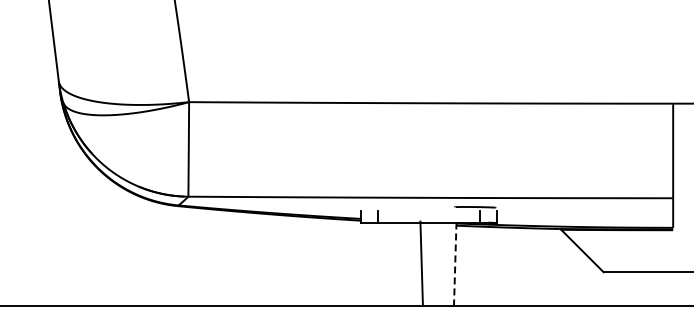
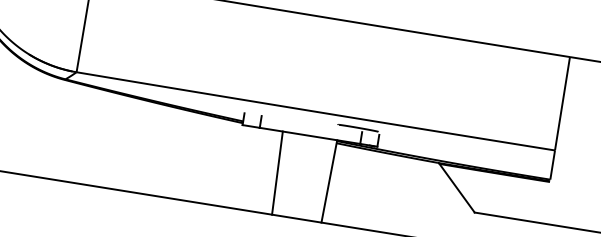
line: (421, 263) -> (277, 173), moved
line: (455, 264) -> (329, 181), dashed -> solid

